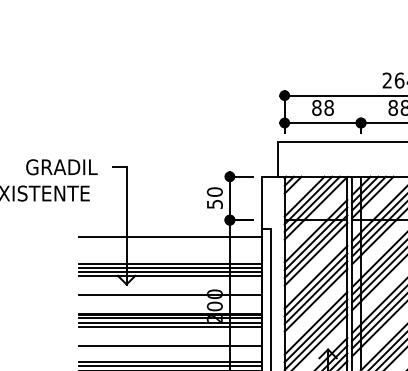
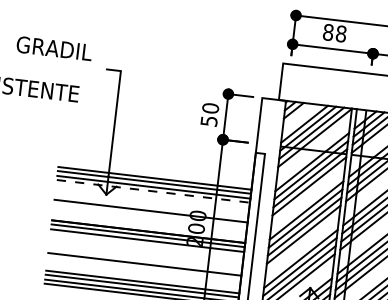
text: (61, 167) -> (54, 48), moved
line: (170, 237) -> (158, 150), removed
line: (170, 276) -> (153, 191), solid -> dashed
line: (170, 326) -> (147, 244), removed

